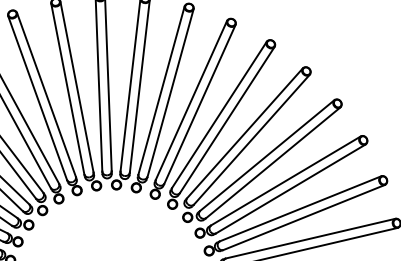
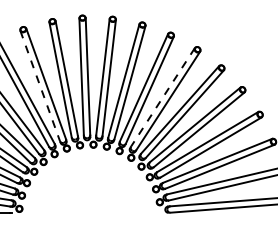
line: (38, 98) -> (40, 86), solid -> dashed
line: (218, 114) -> (162, 97), solid -> dashed

